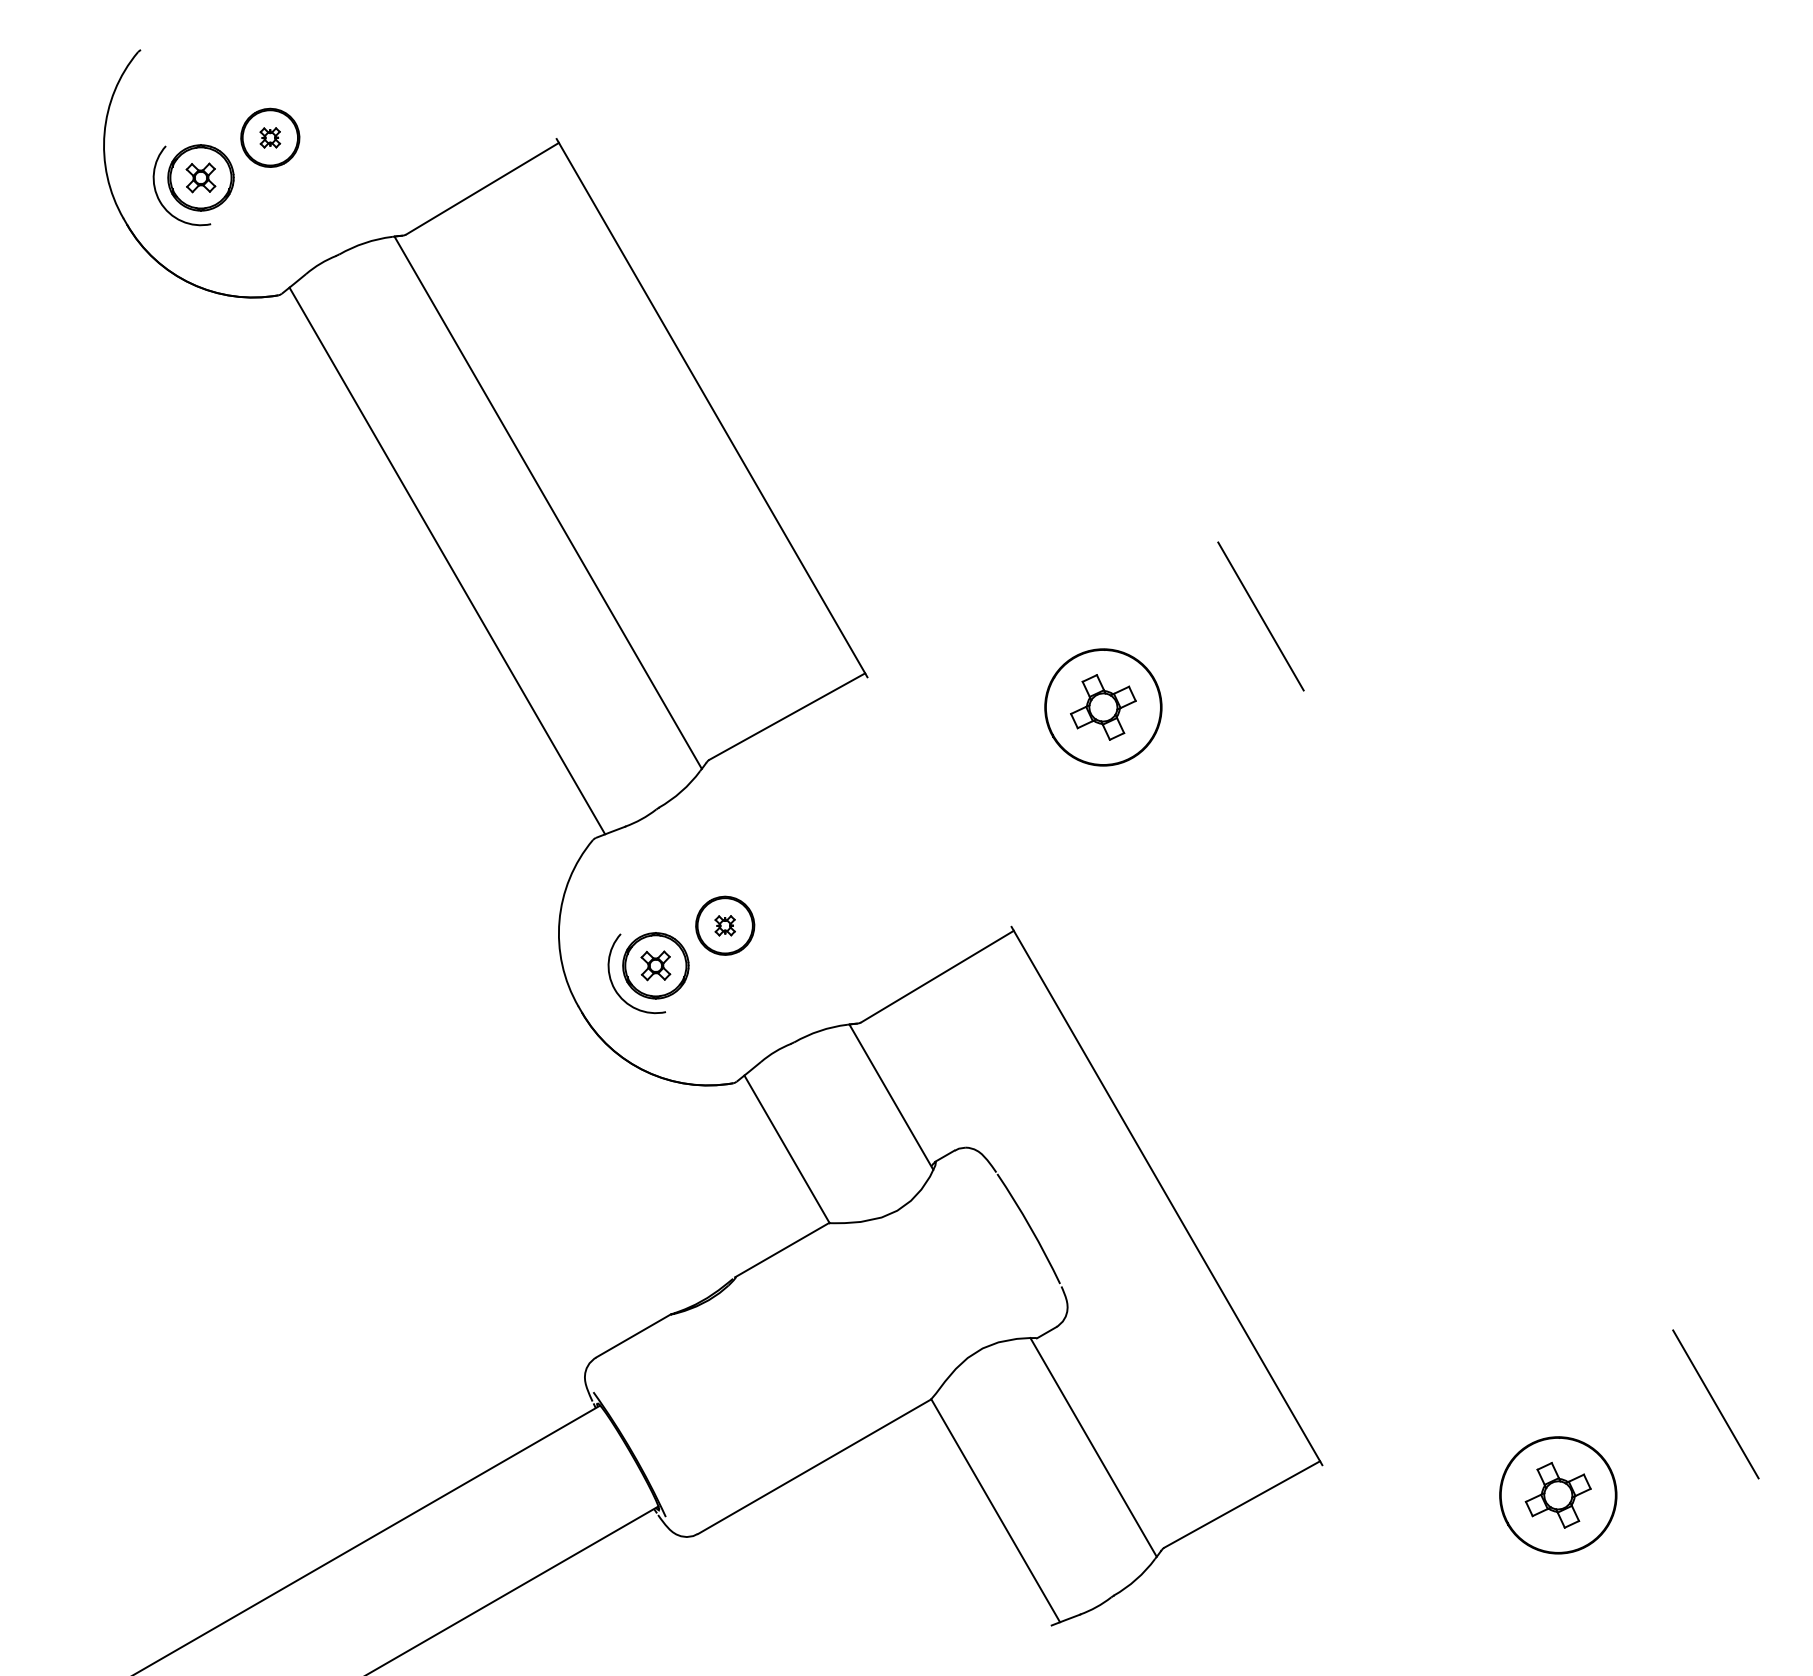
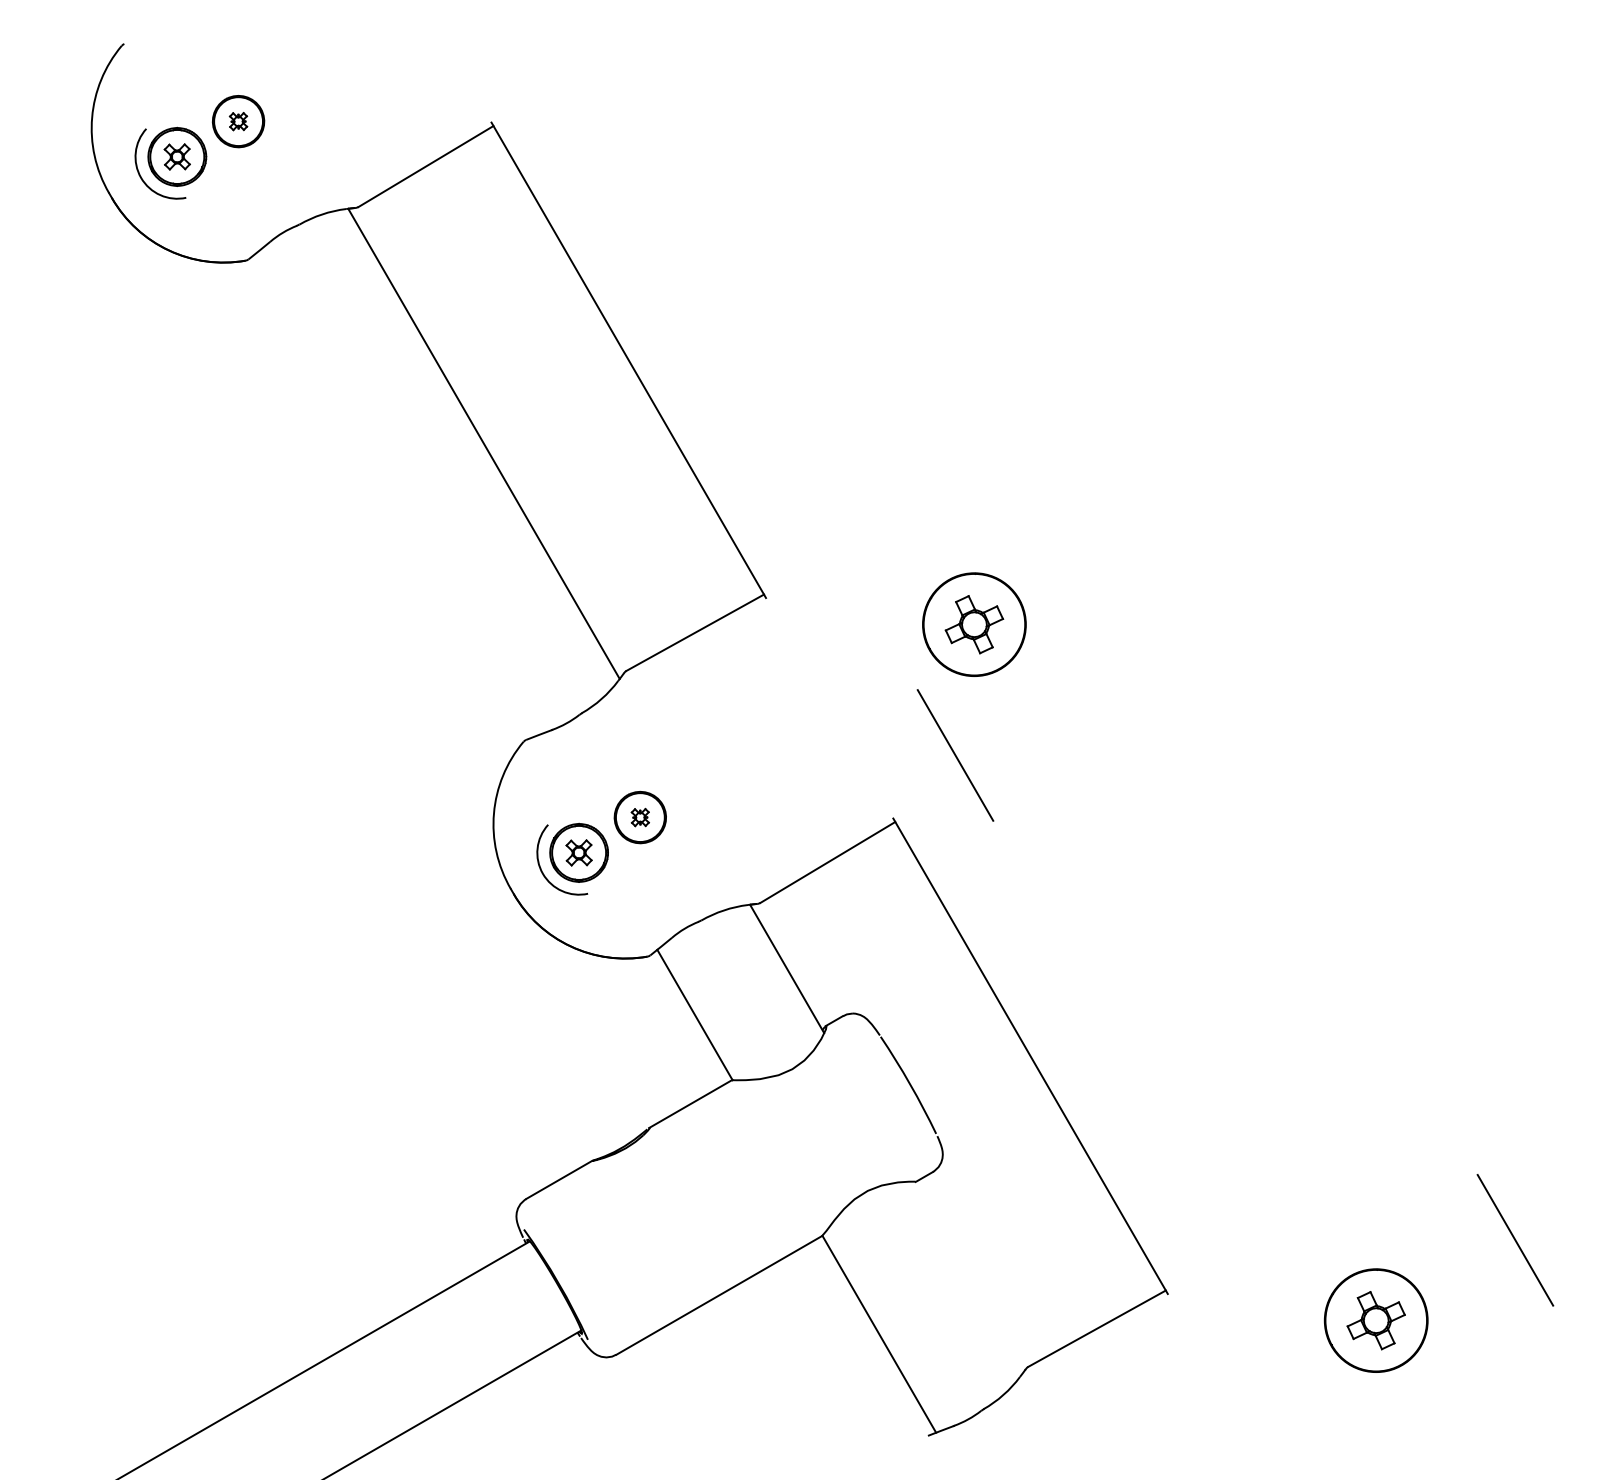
line: (447, 560) -> (395, 494), removed
line: (1260, 616) -> (955, 755), moved
line: (1093, 1447) -> (965, 1278), removed

